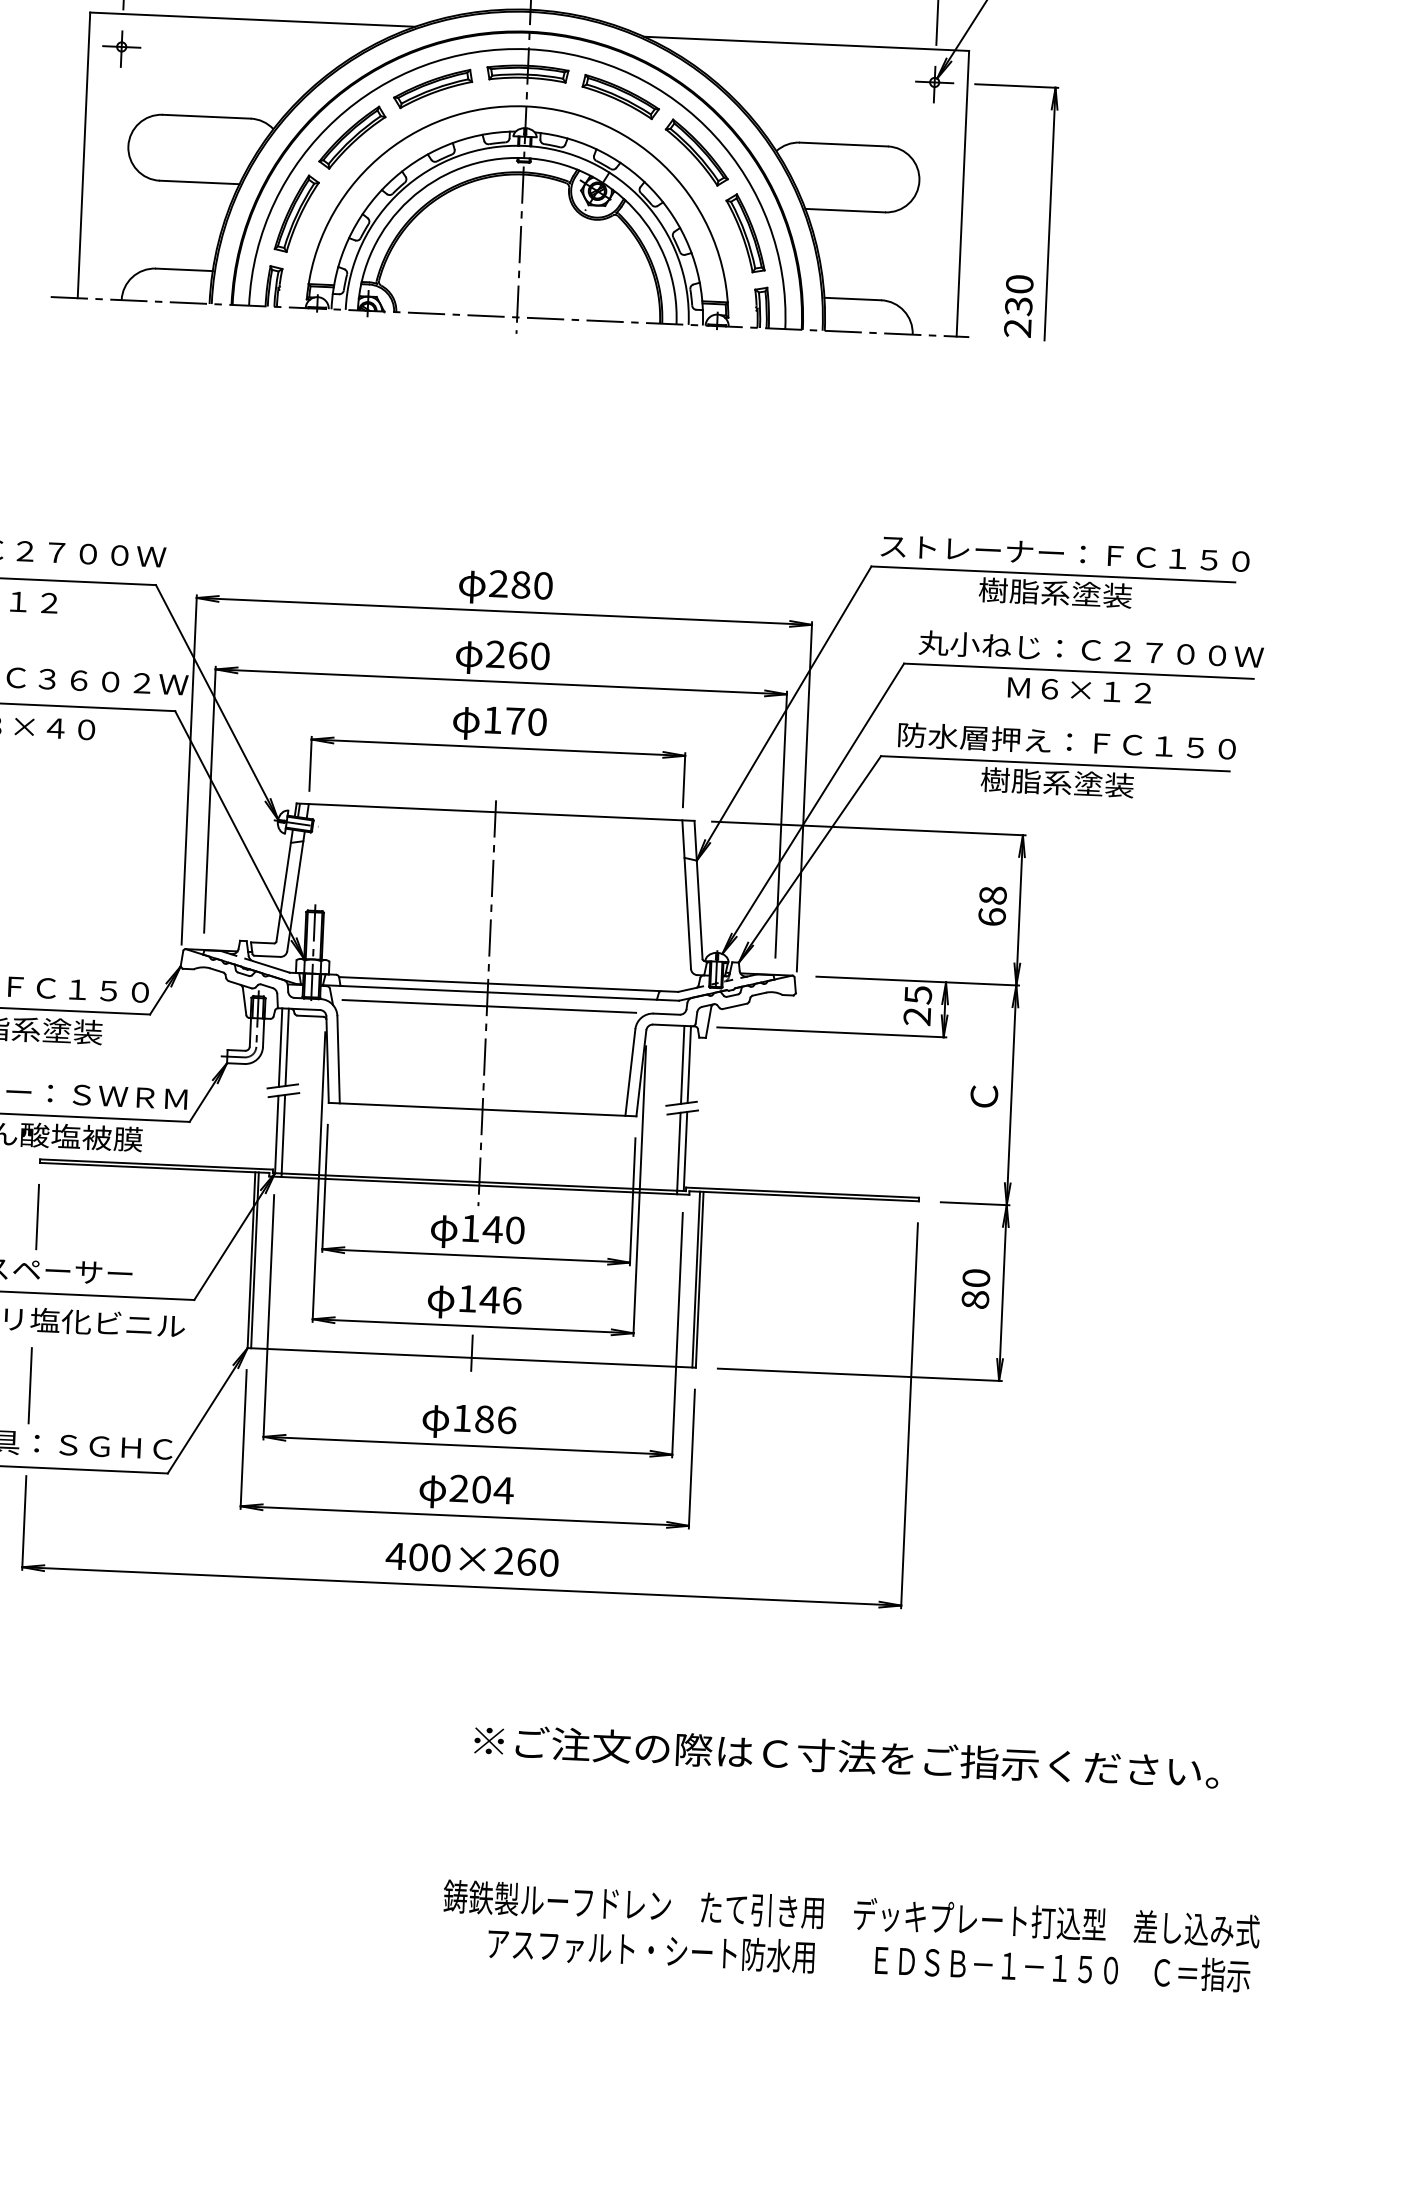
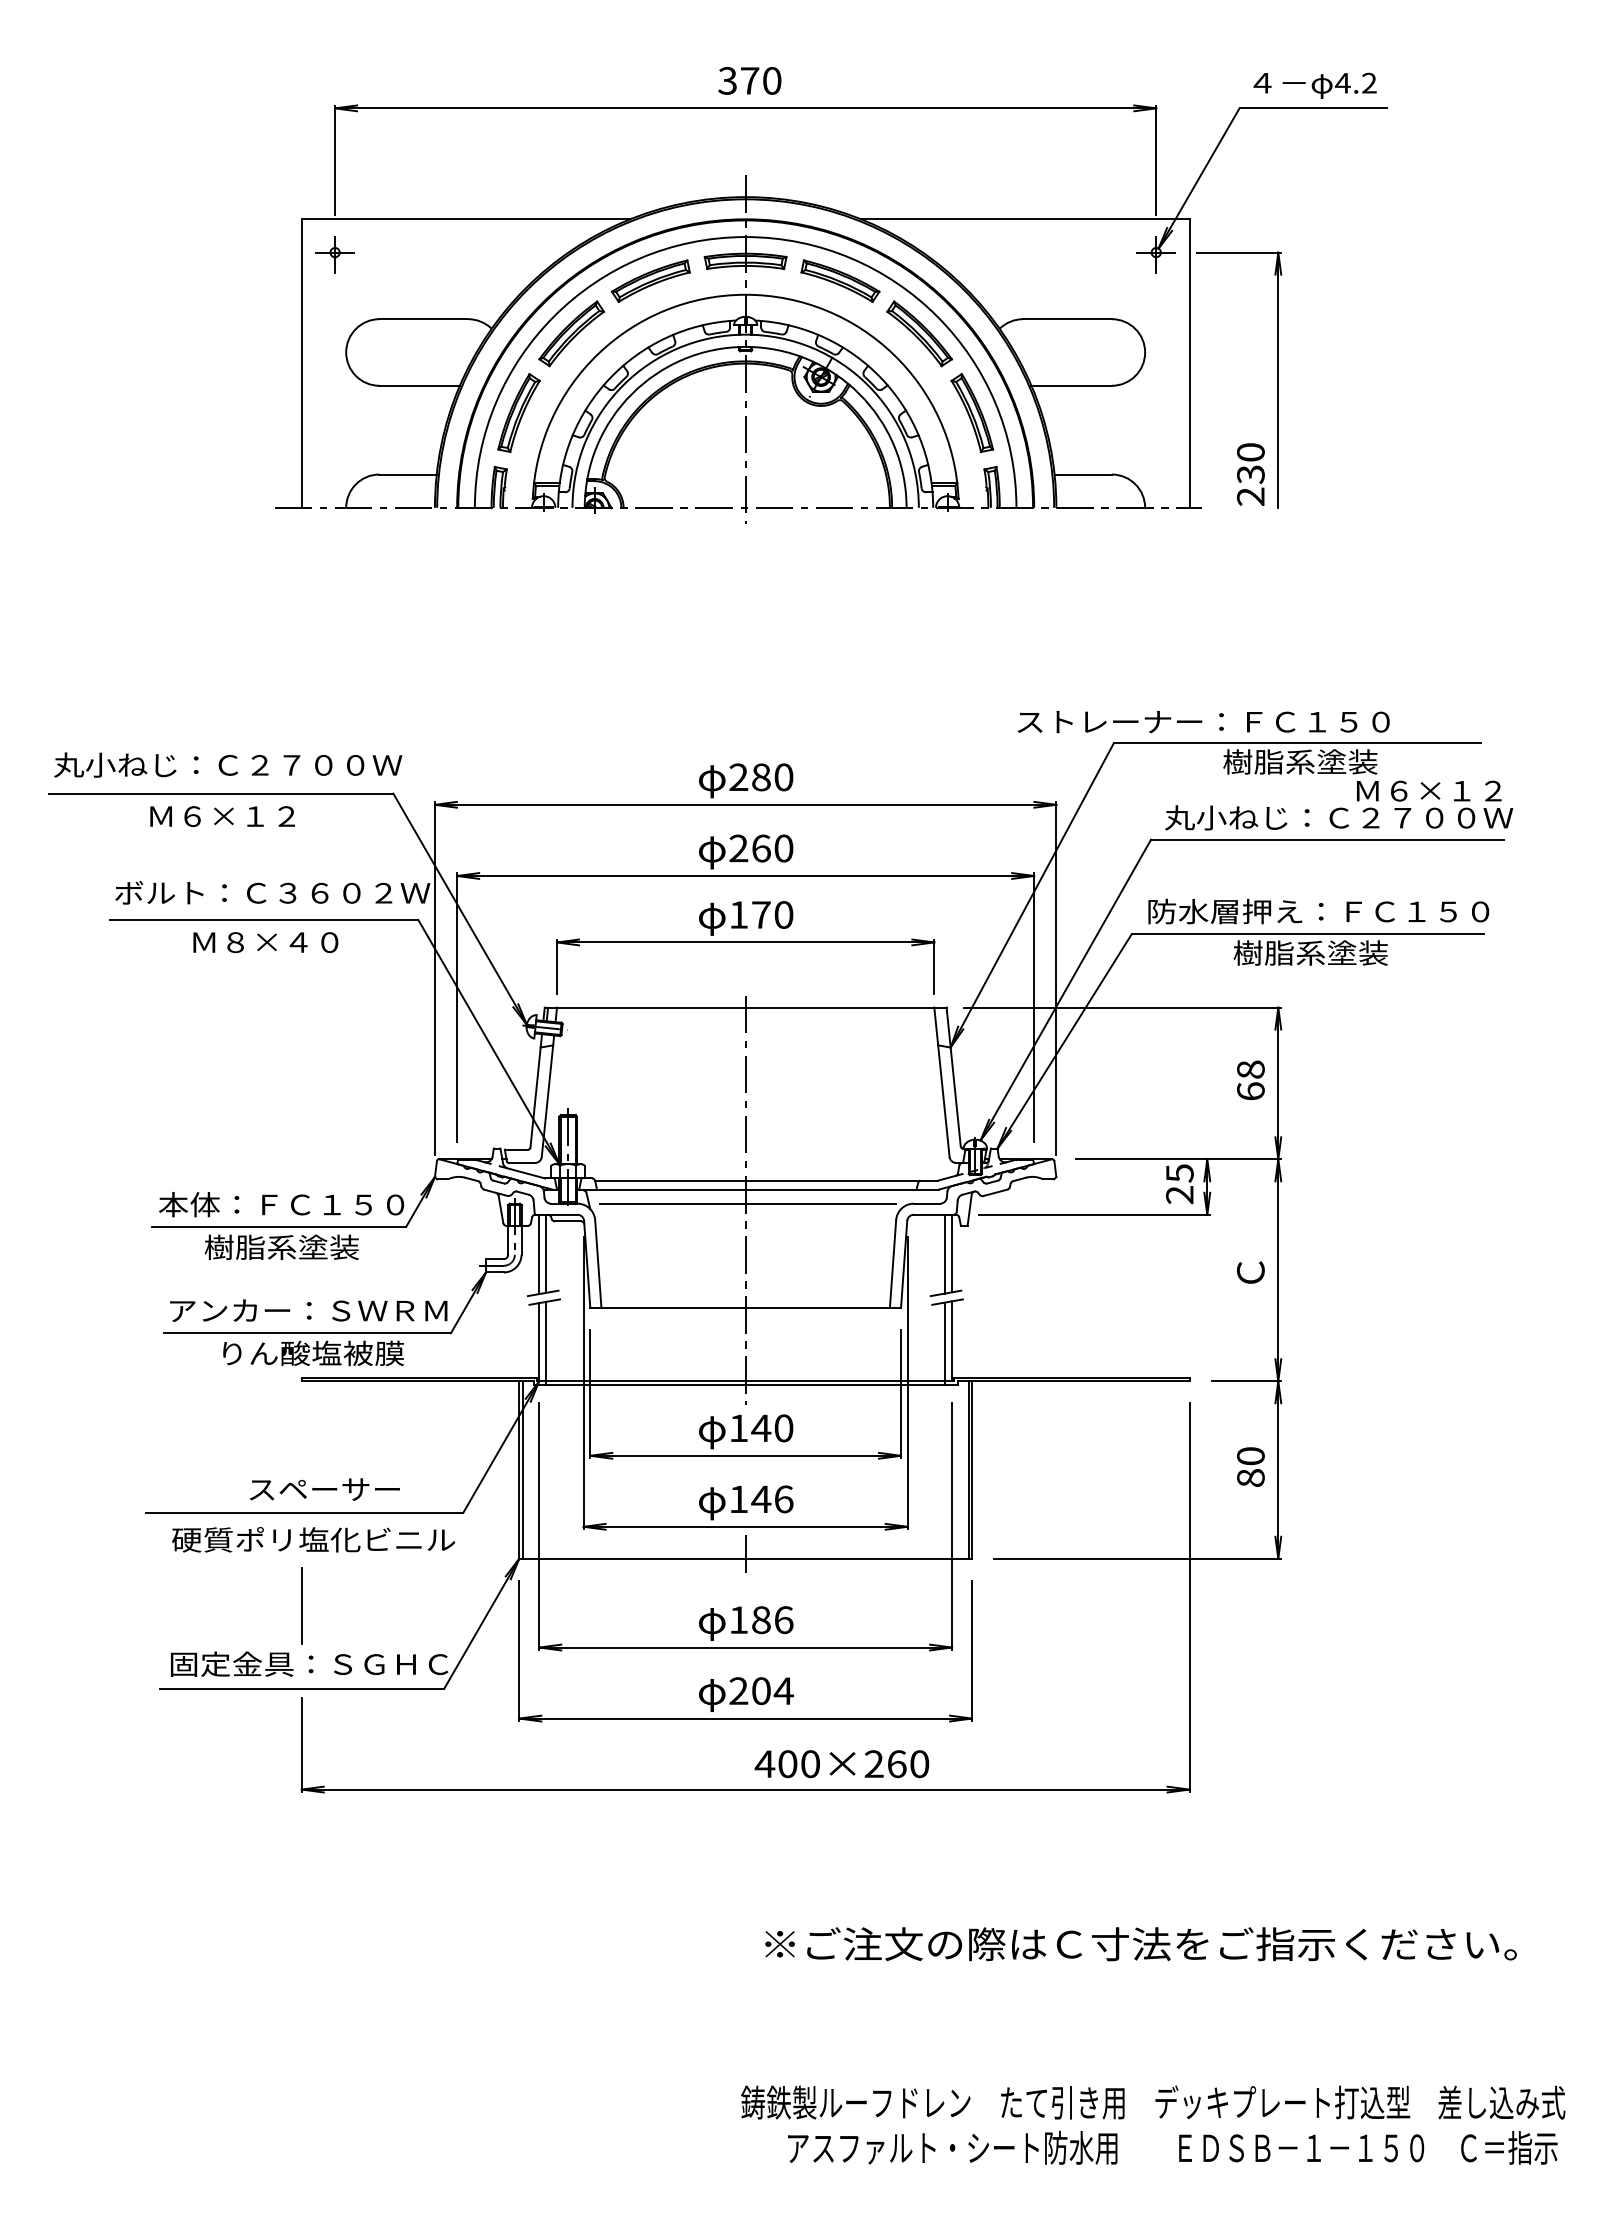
text: (1065, 554) -> (1203, 722), moved
text: (1080, 689) -> (1429, 790), moved
line: (37, 1216) -> (301, 1435), removed
text: (471, 1559) -> (841, 1764), moved

